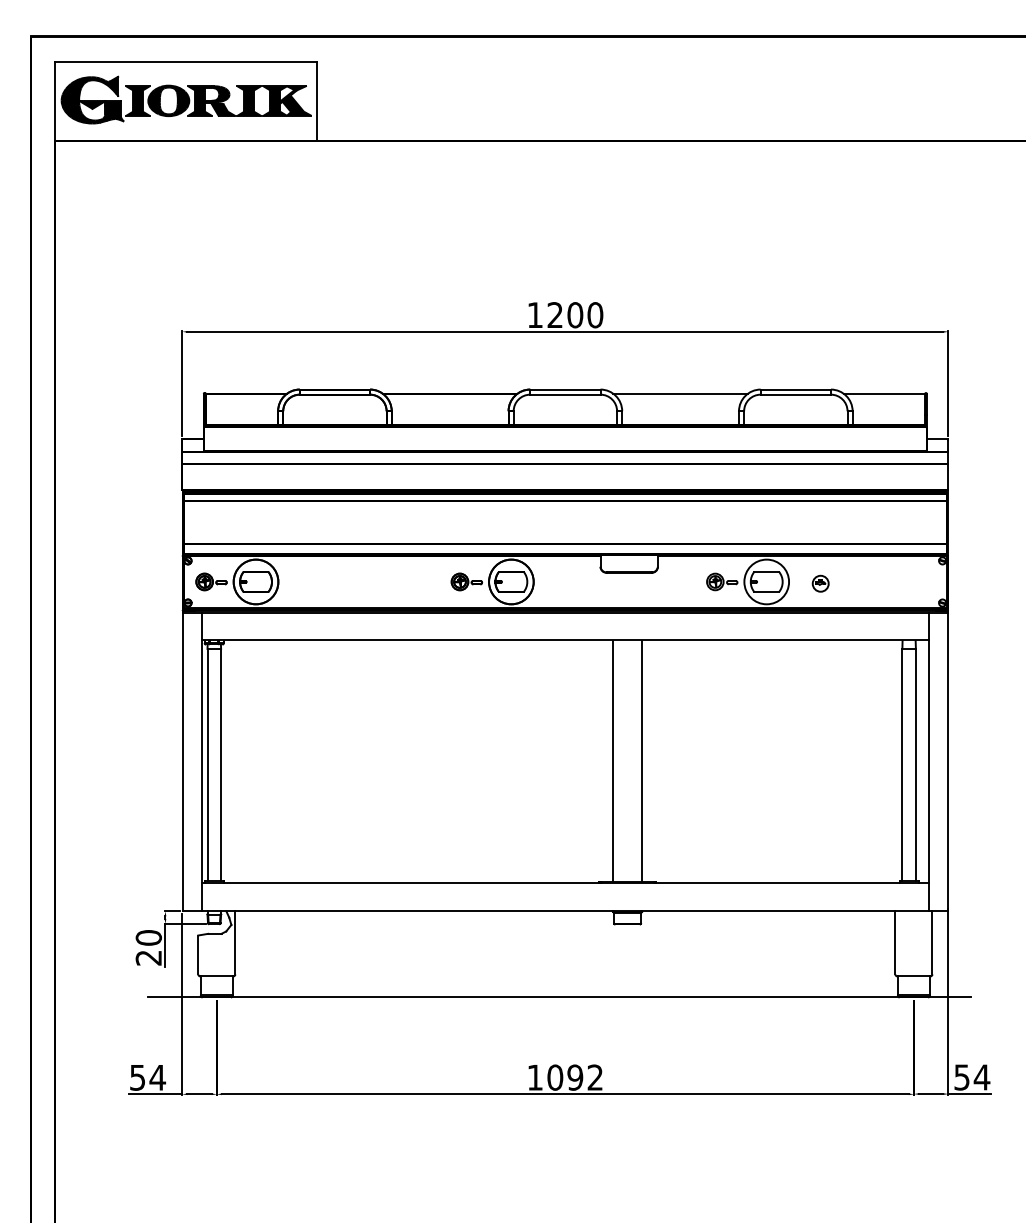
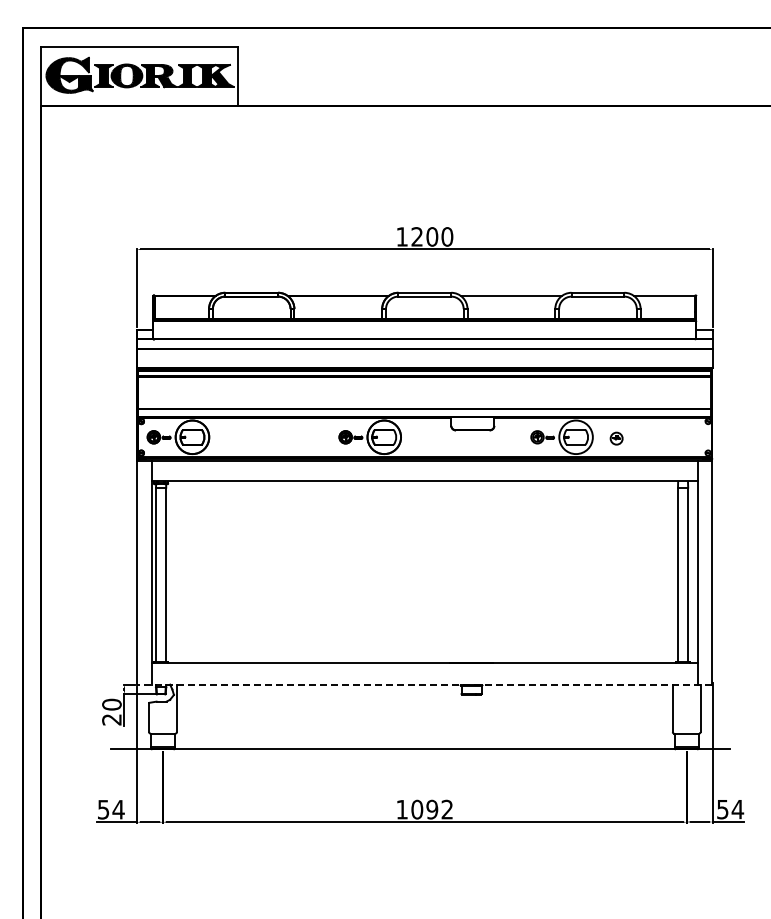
line: (612, 760) -> (460, 571), removed
line: (642, 760) -> (482, 571), removed
line: (564, 911) -> (424, 684), solid -> dashed

